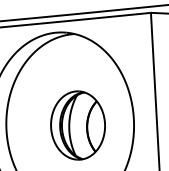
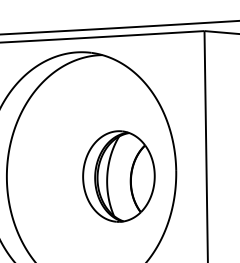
part: (77, 125) -> (118, 176), moved

